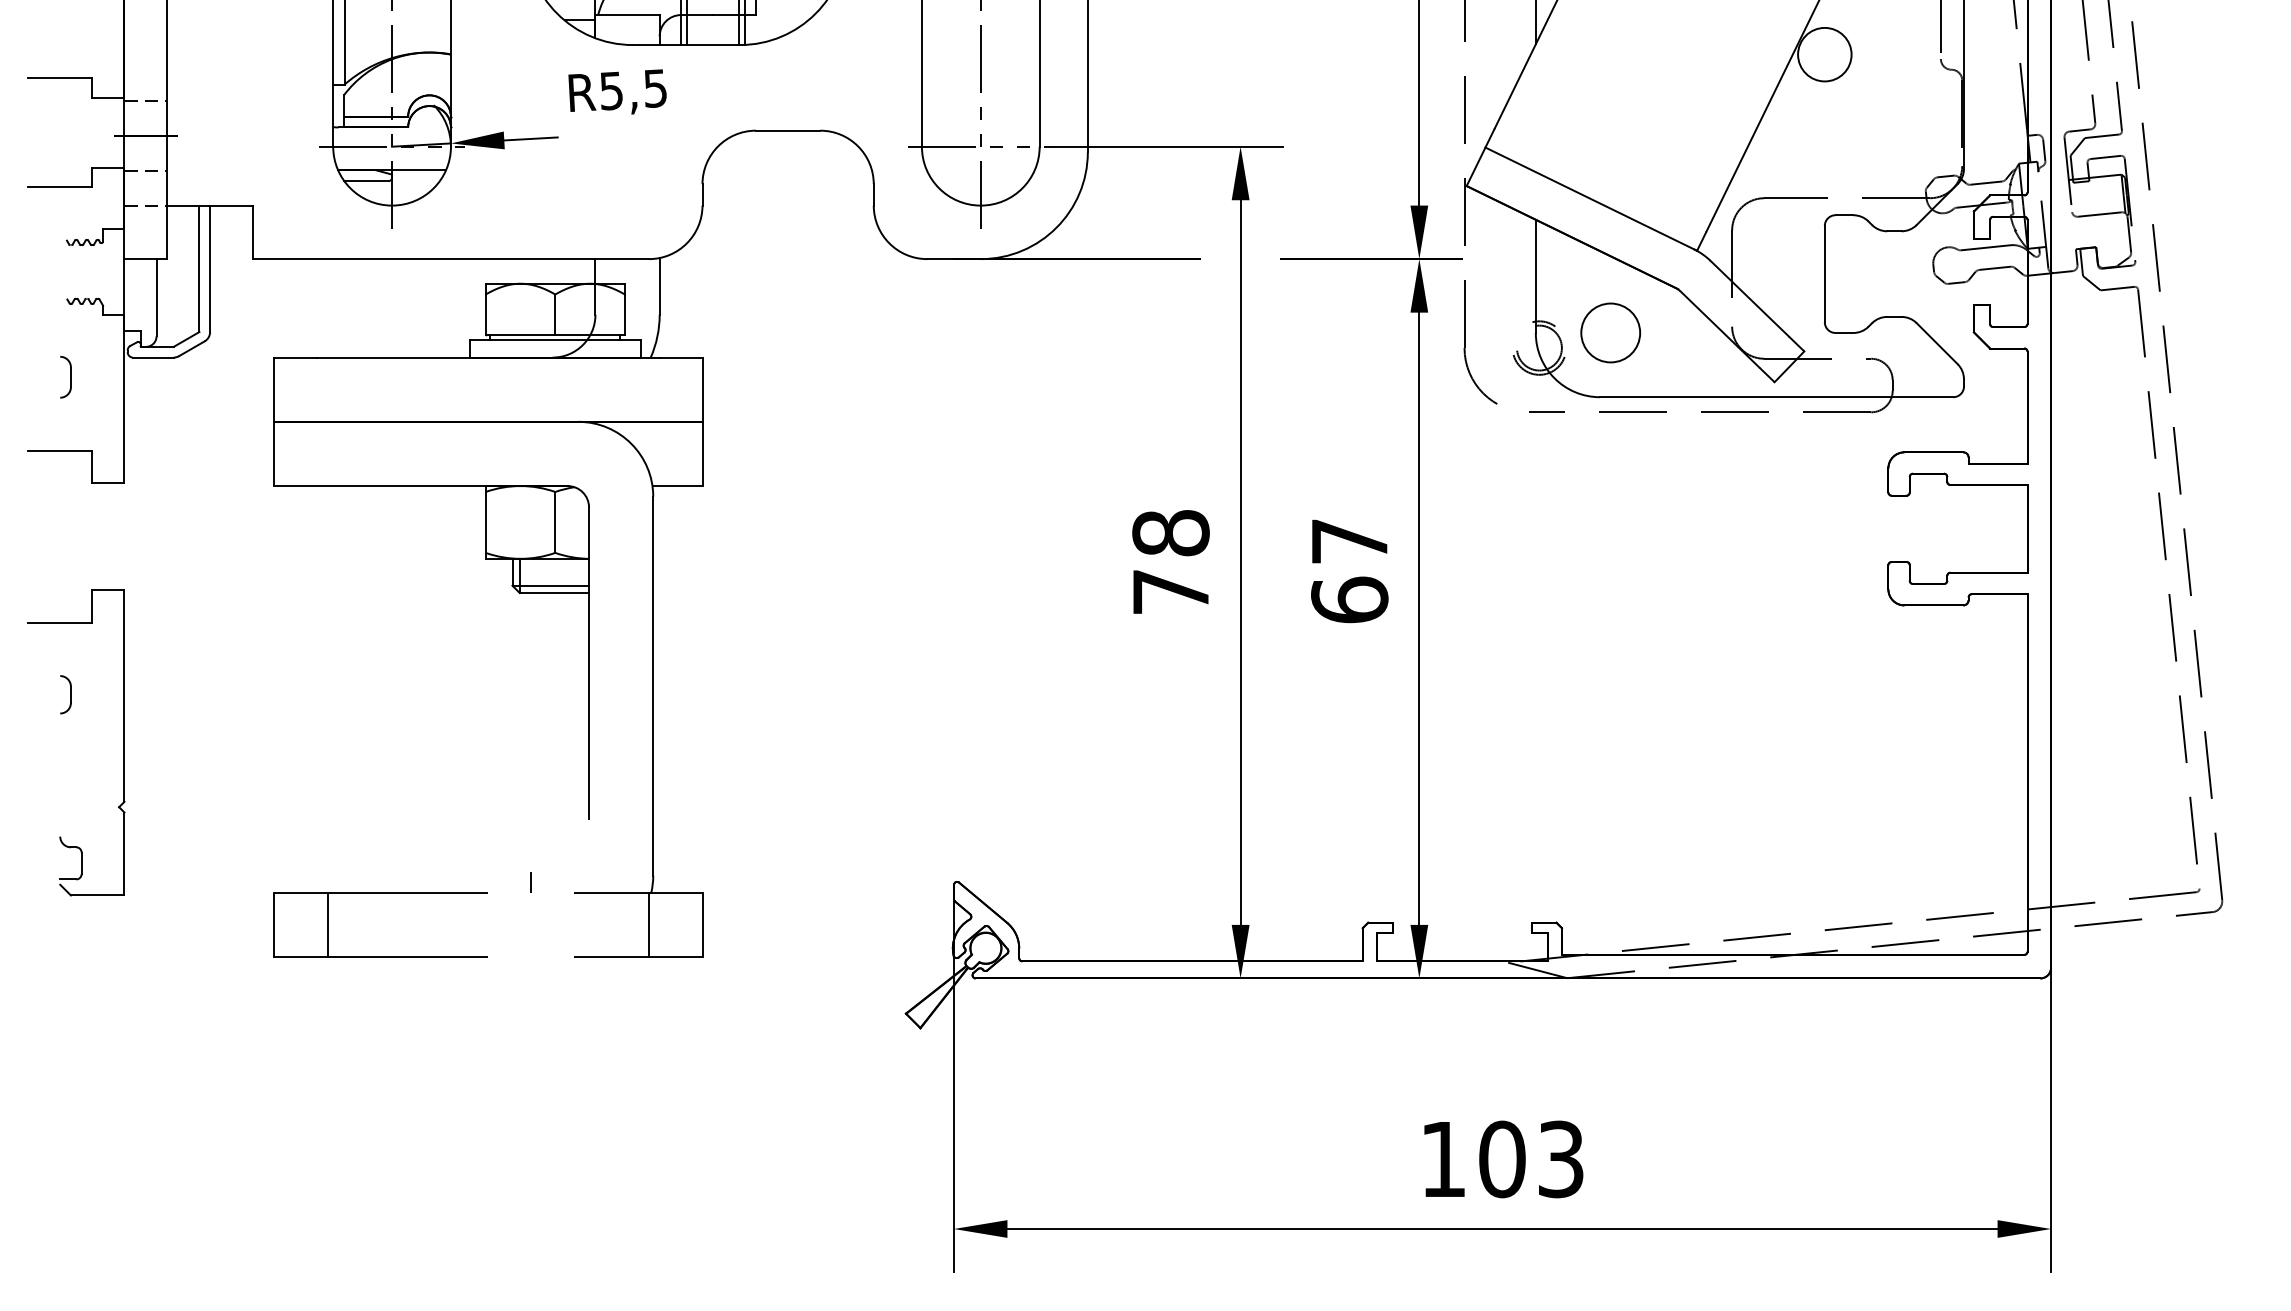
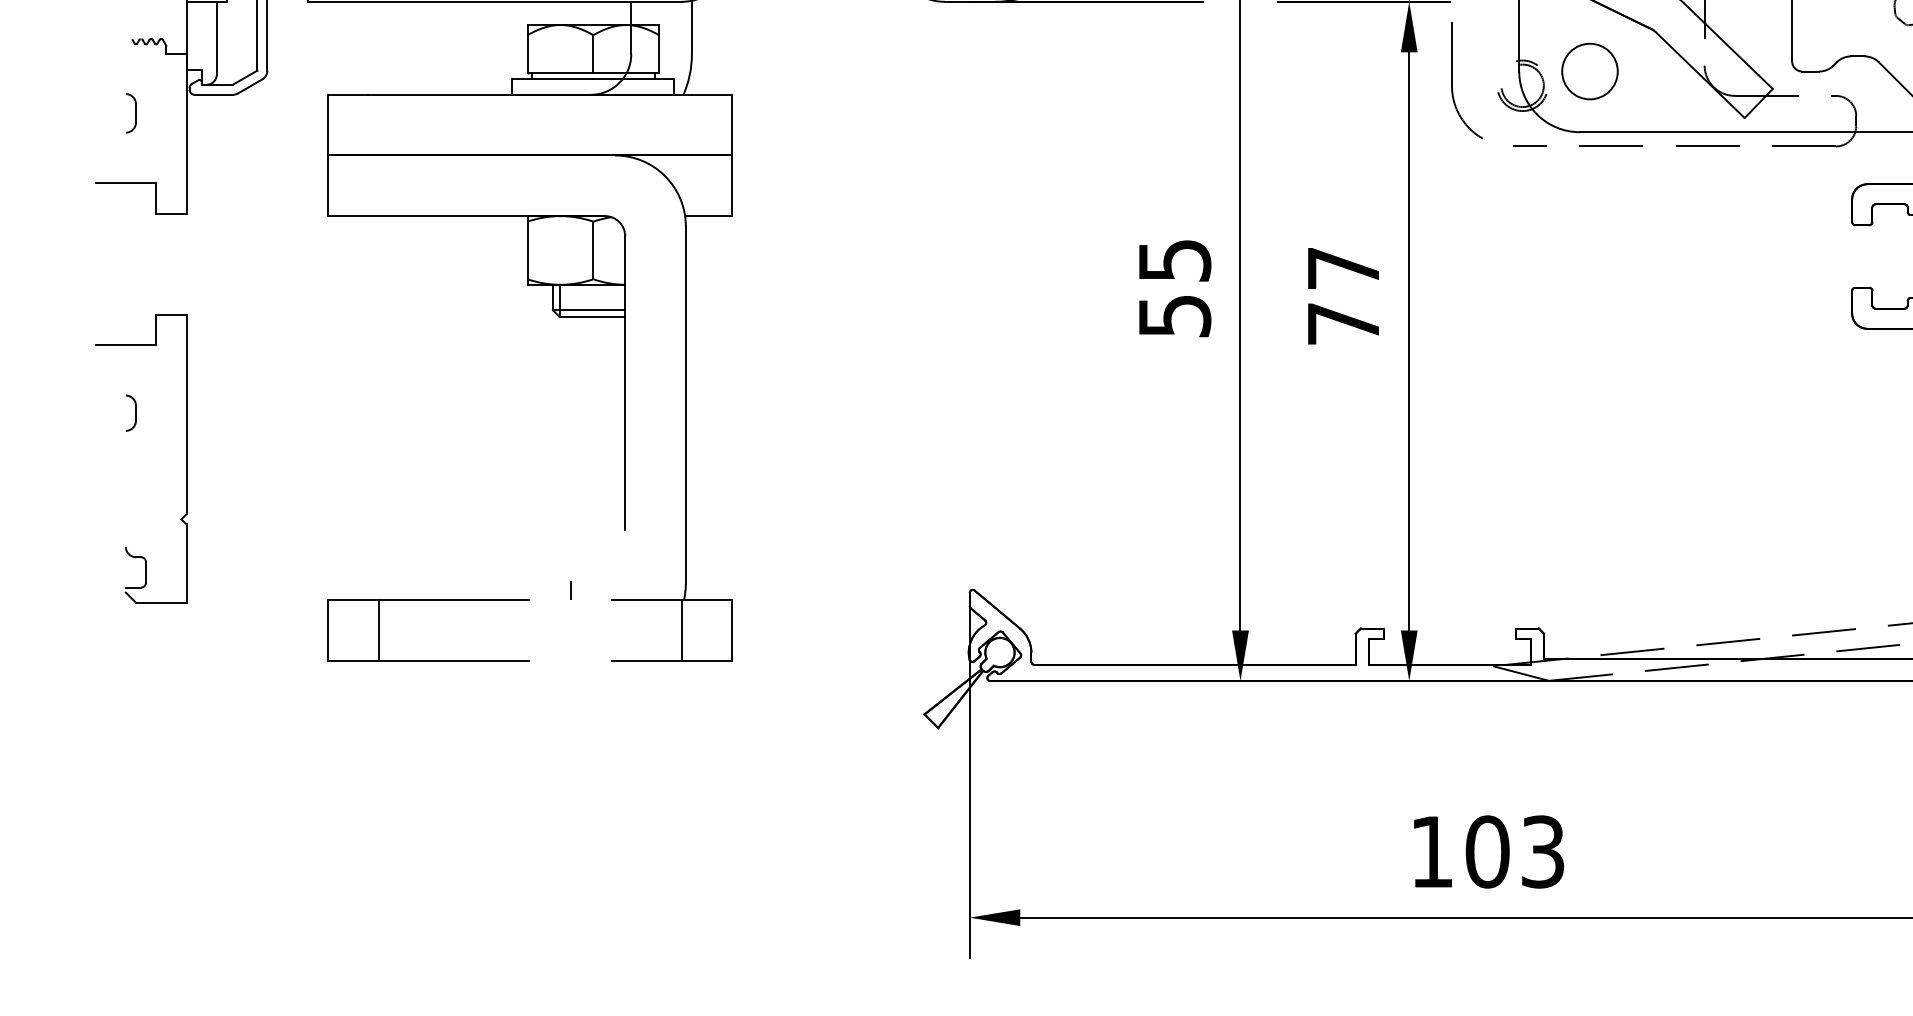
text: (1170, 562) -> (1174, 288), 78 -> 55
text: (1349, 599) -> (1343, 323), 67 -> 77

